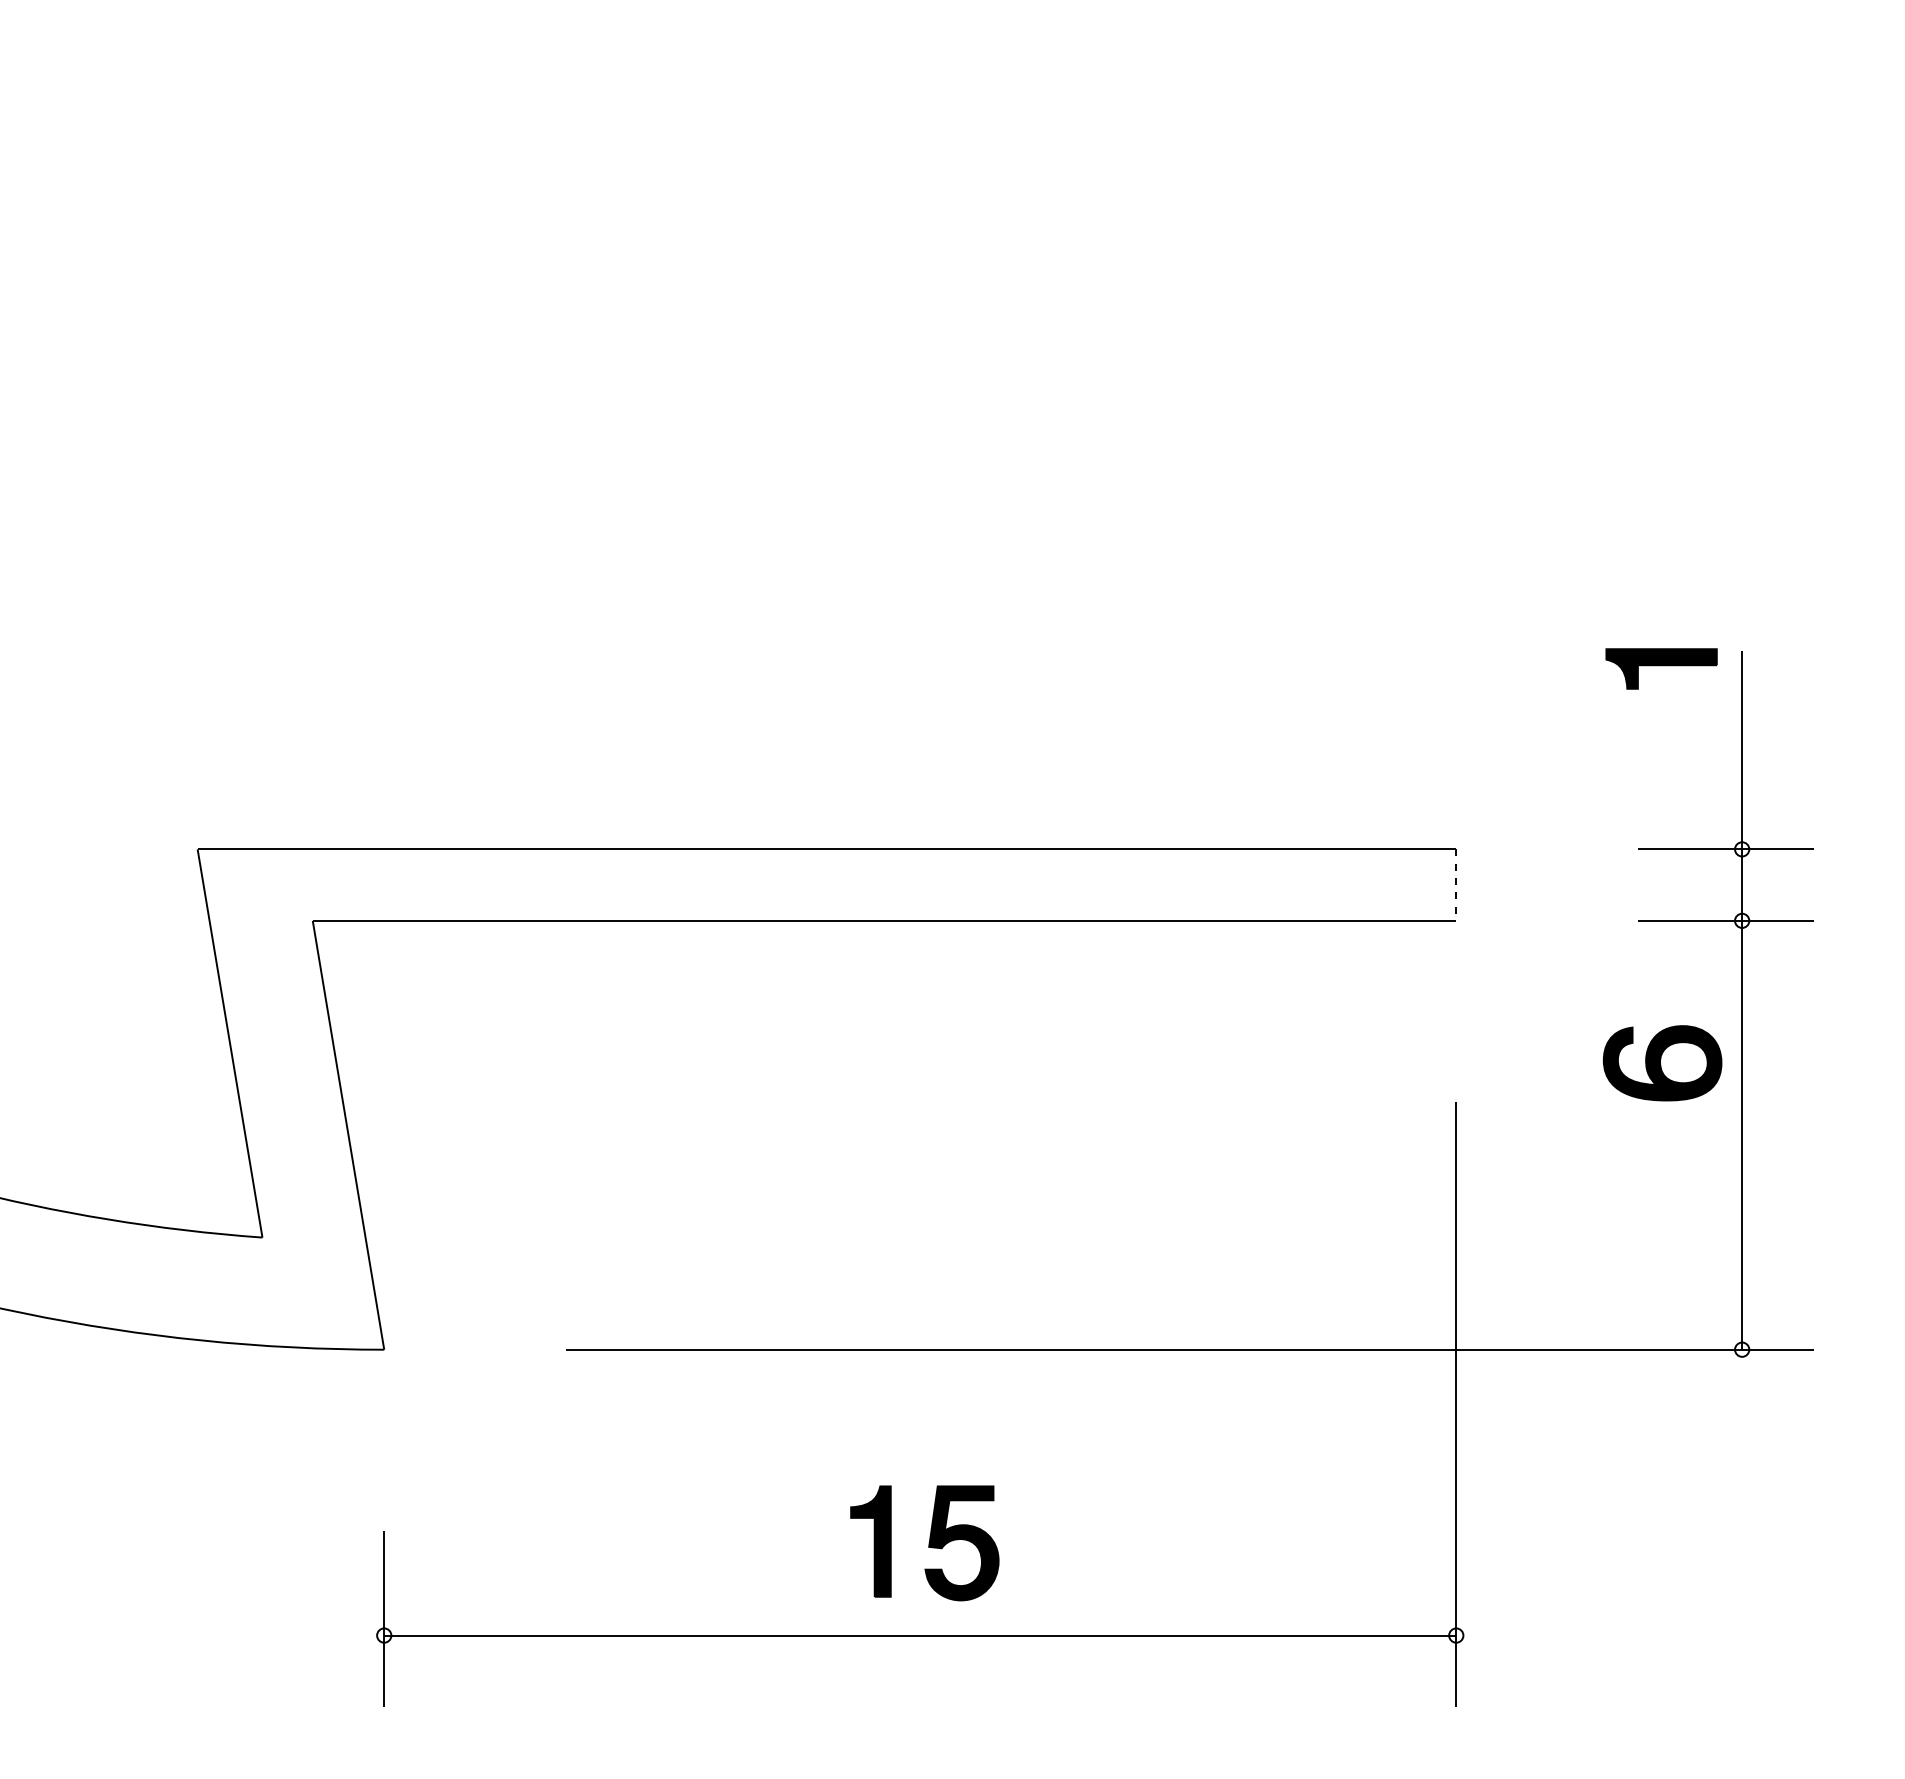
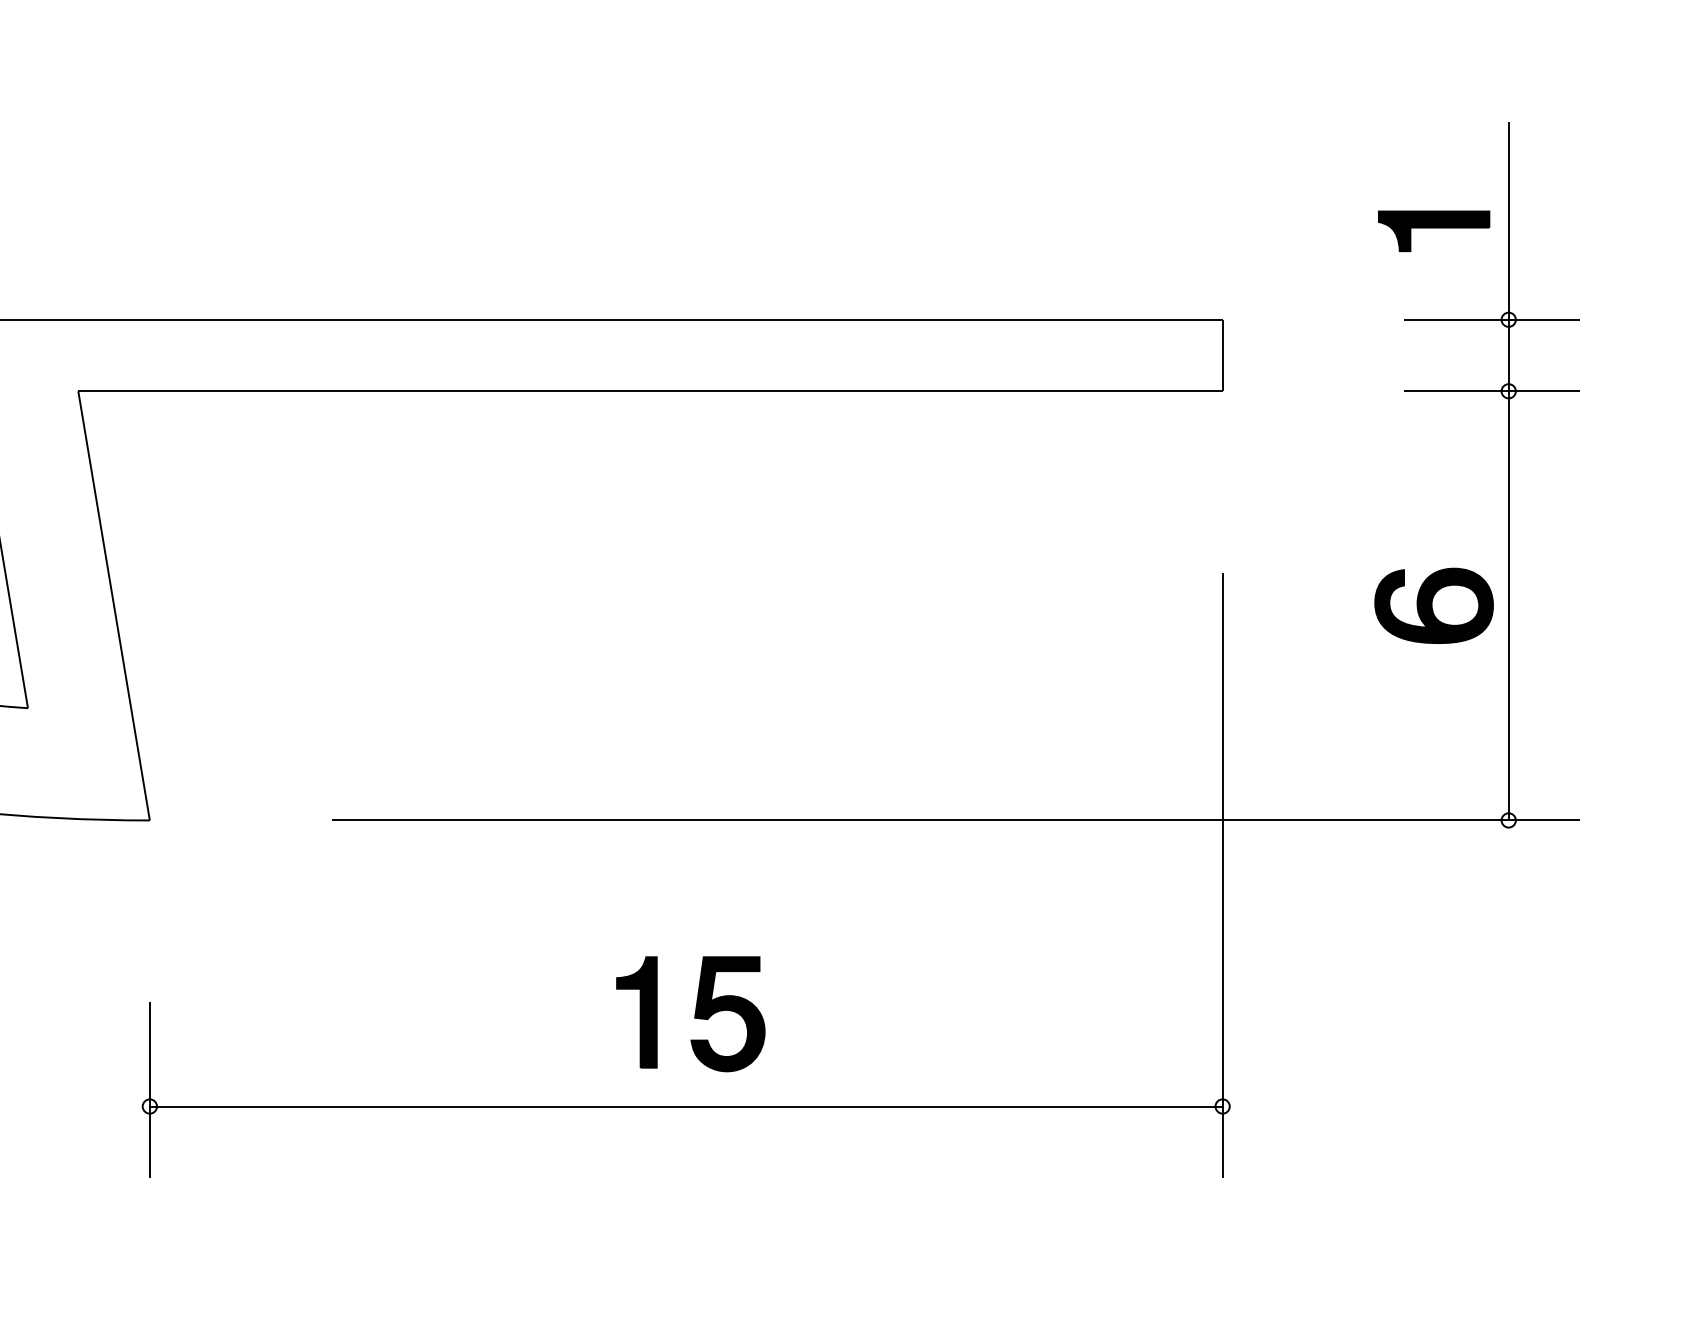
part: (1661, 668) -> (1434, 230), moved
line: (1456, 885) -> (1222, 355), dashed -> solid
part: (1662, 1063) -> (1434, 606), moved

